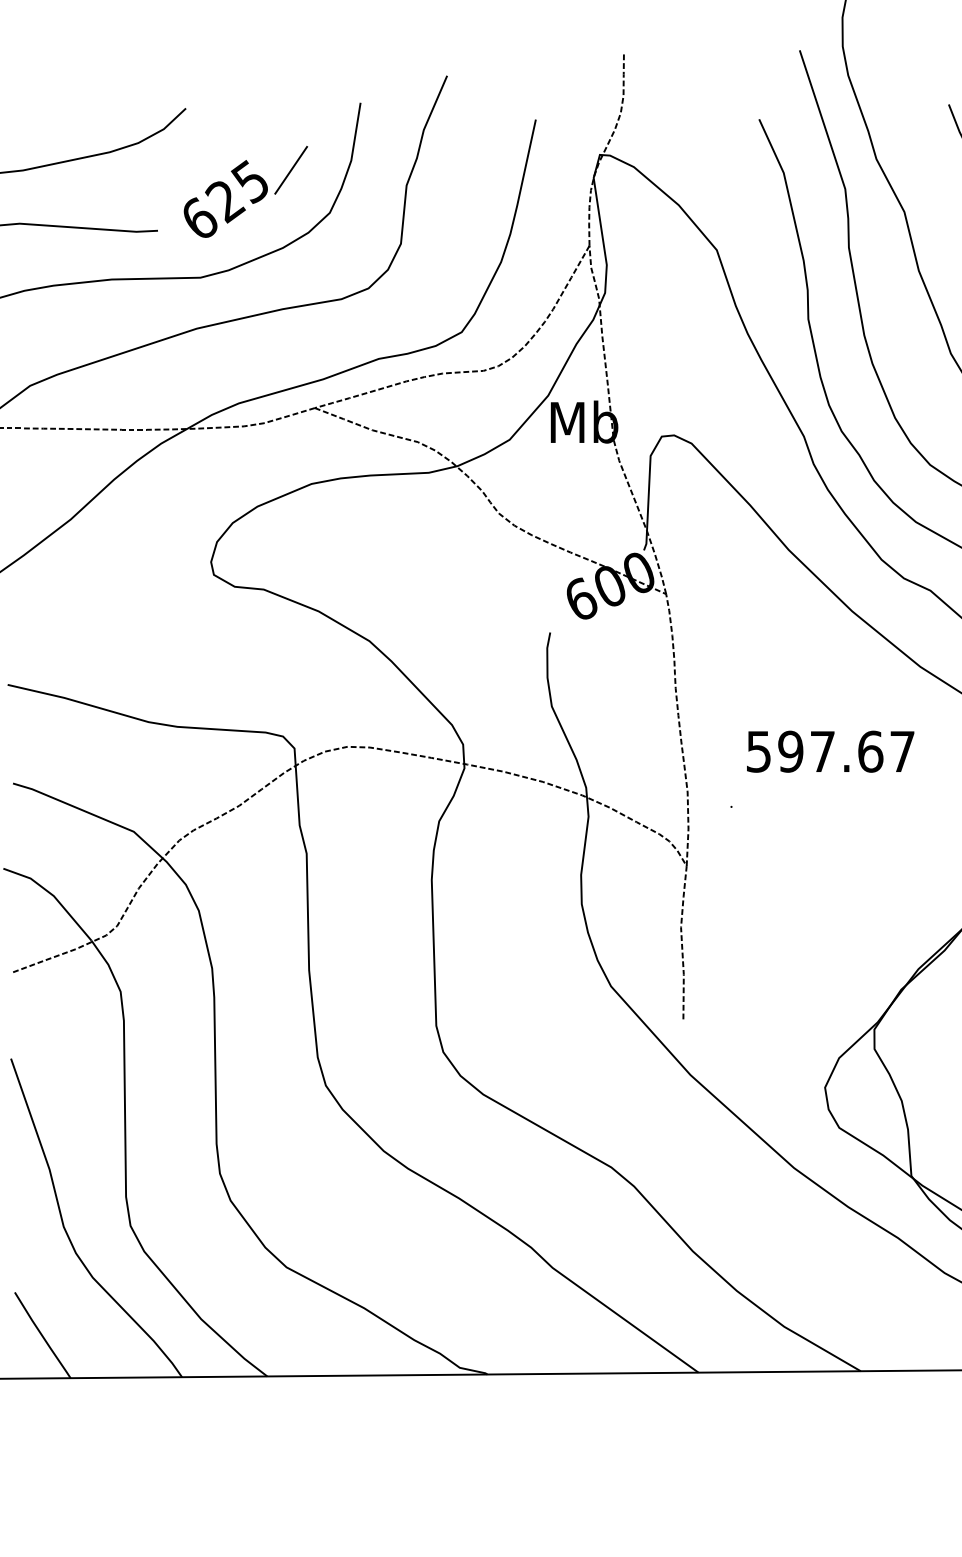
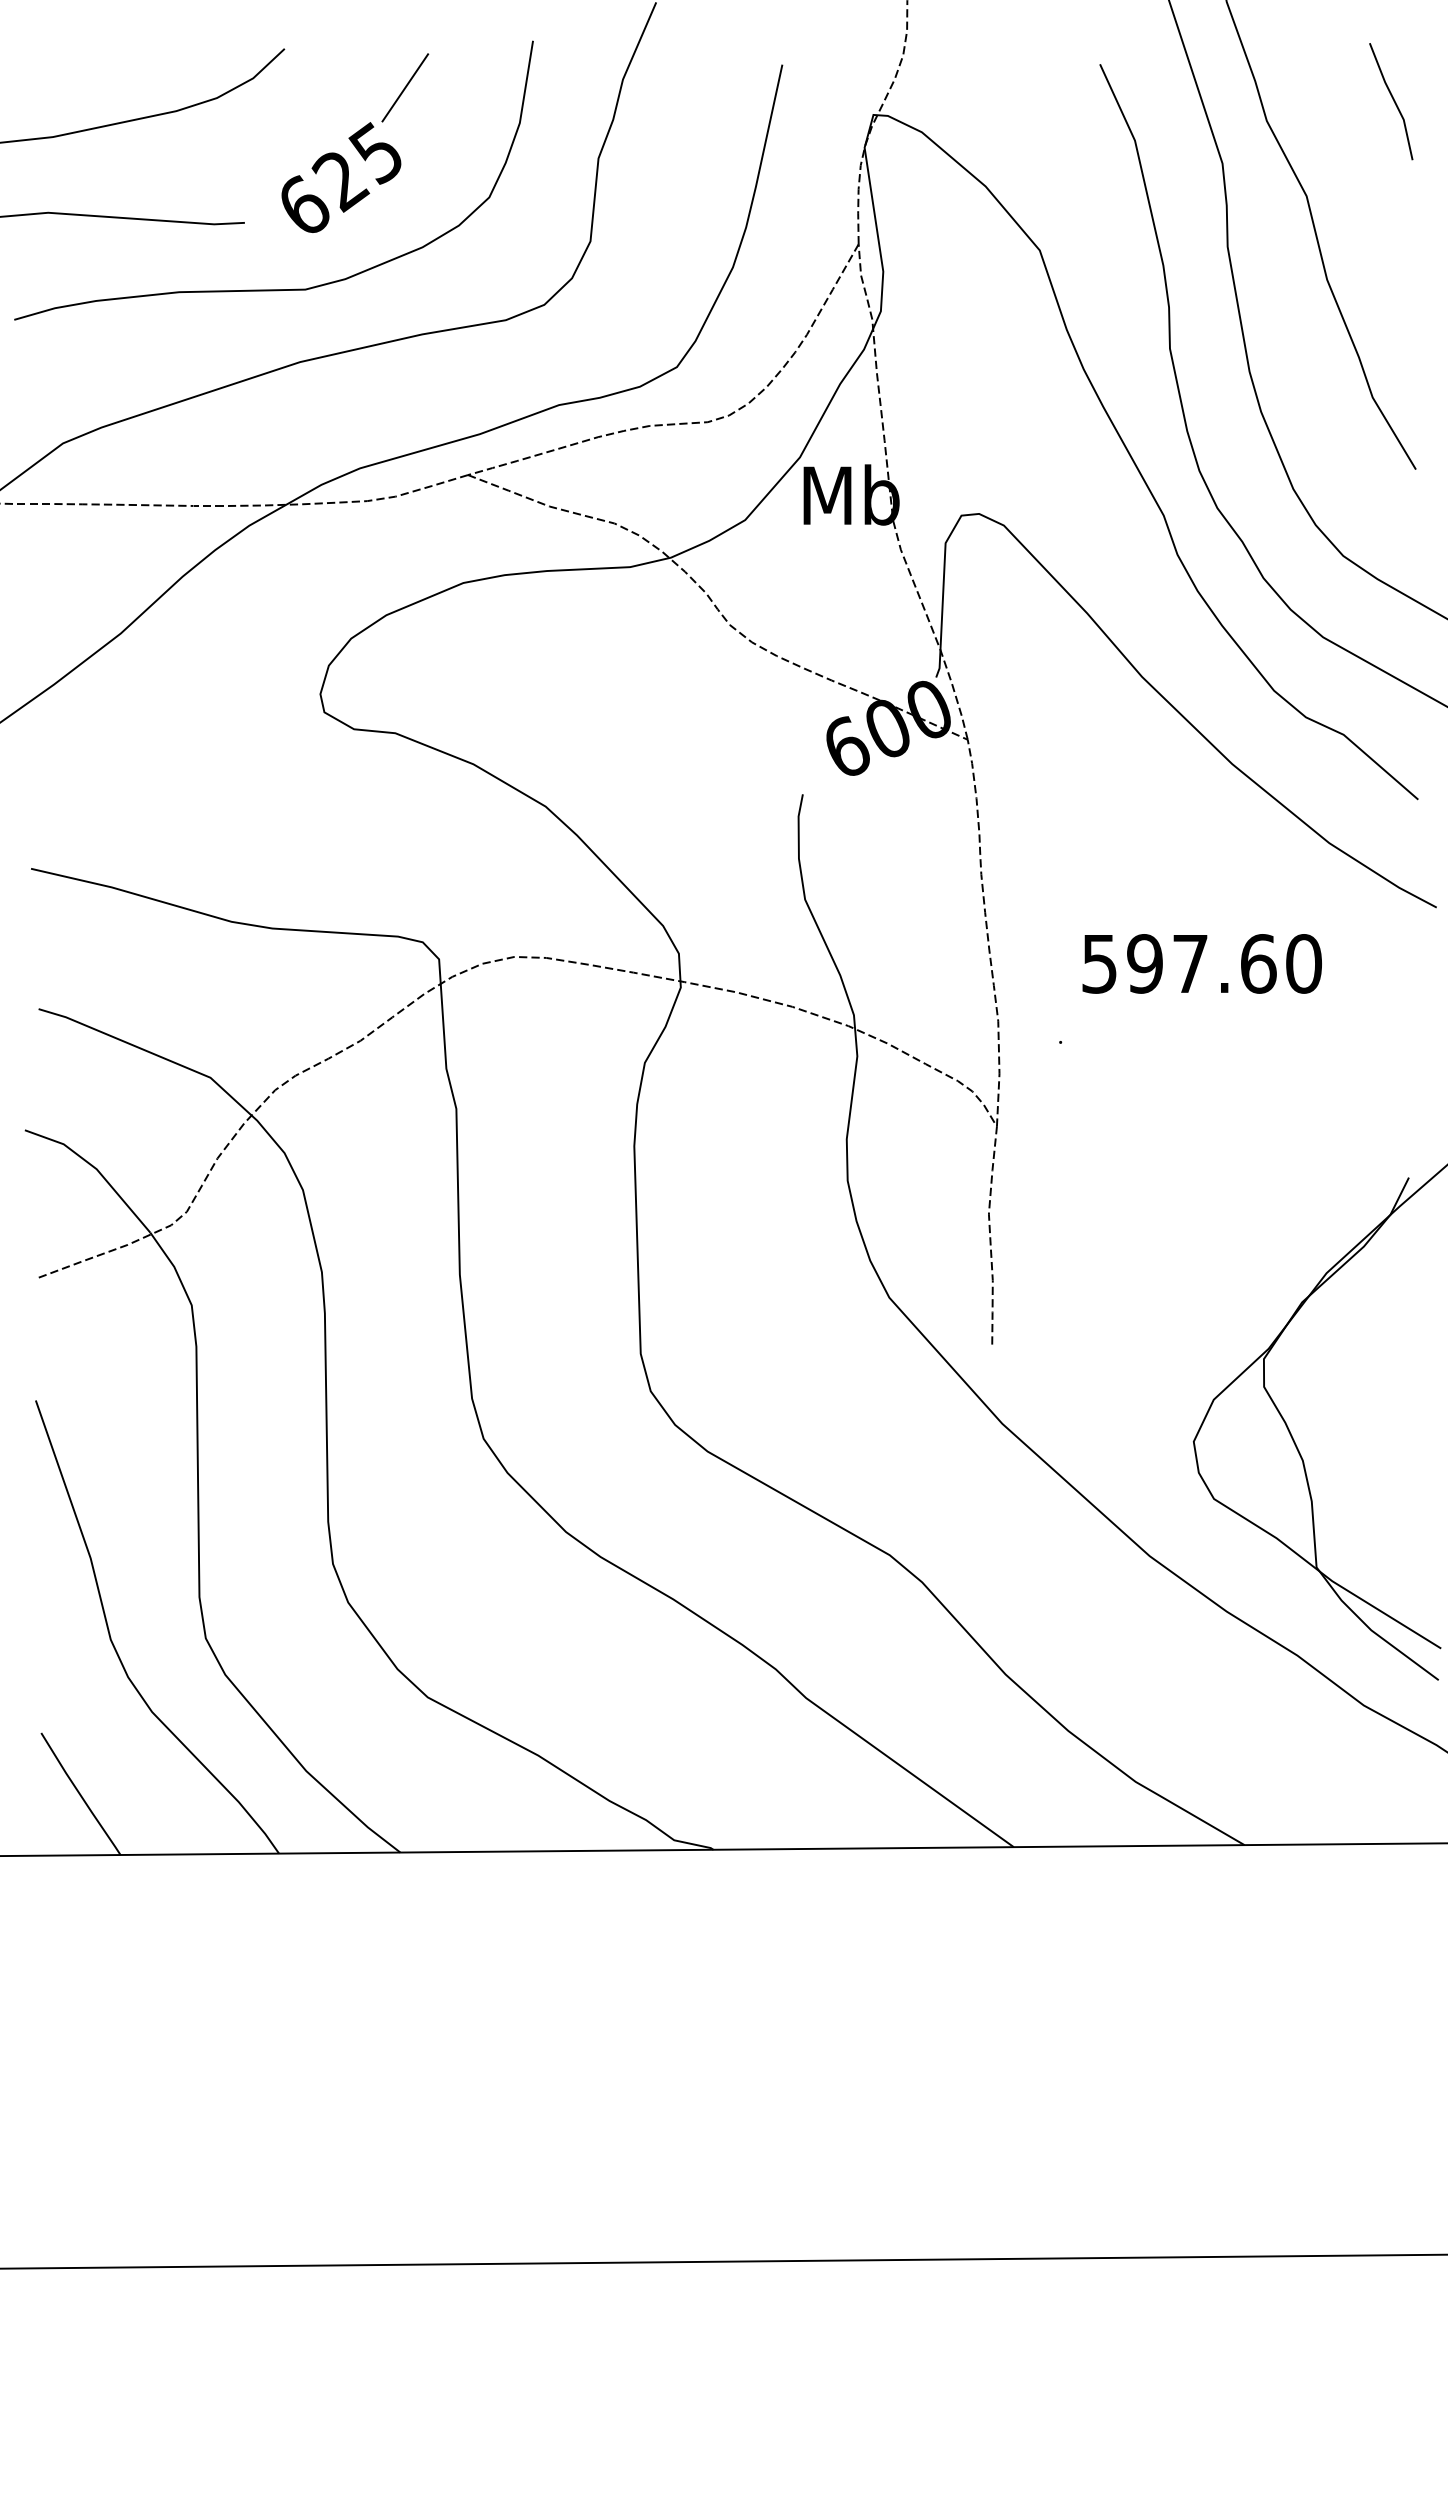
line: (291, 170) -> (405, 87), moved
text: (902, 751) -> (1303, 963), 597.67 -> 597.60

